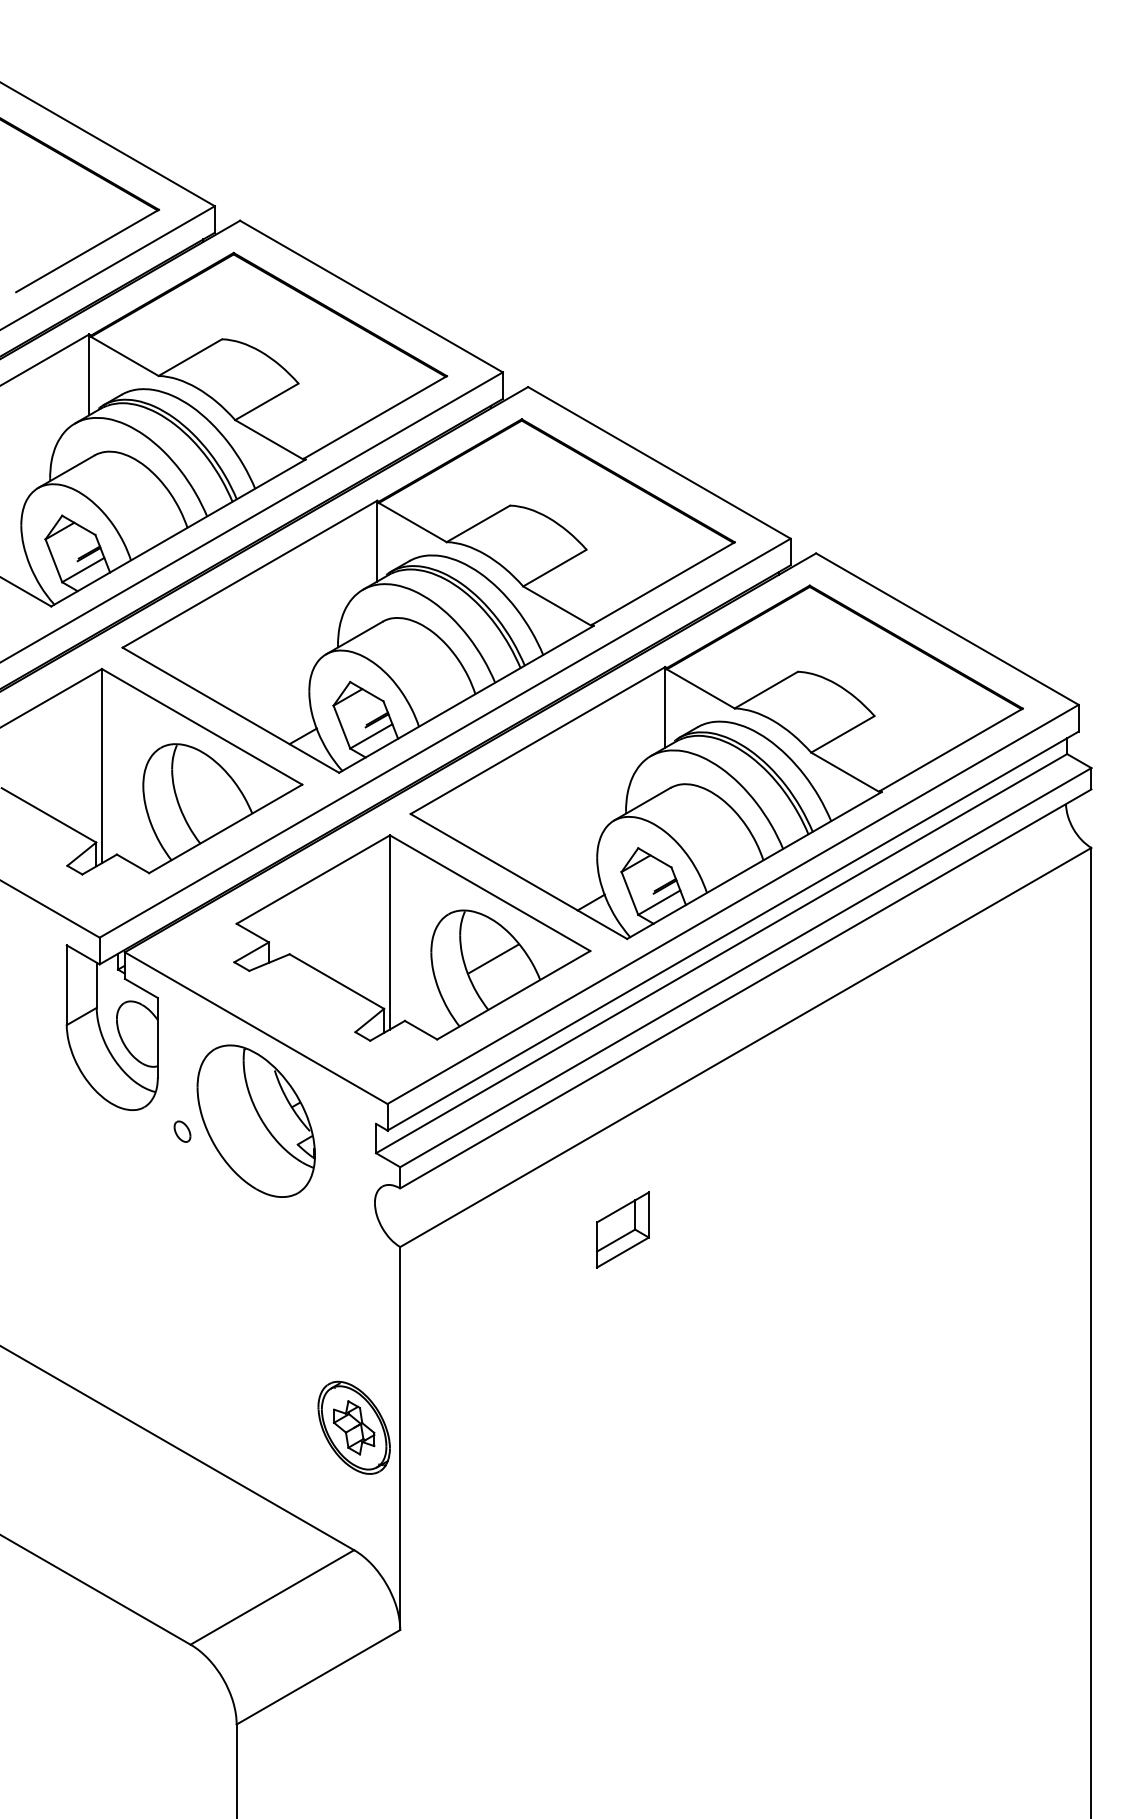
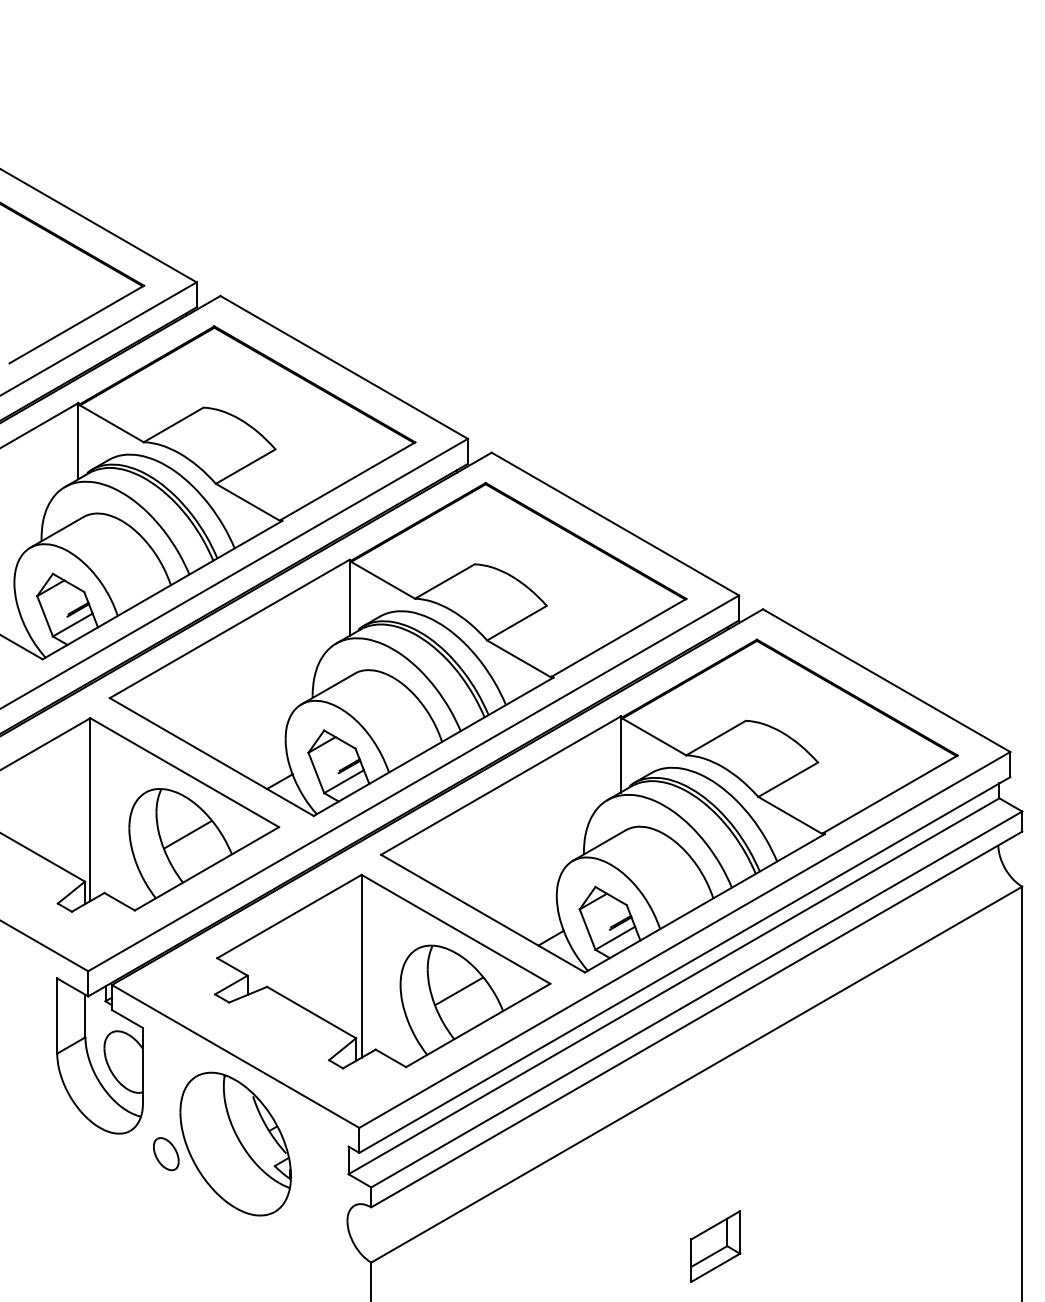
line: (205, 792) -> (187, 834), added
part: (182, 1131) -> (166, 1153), size x1.67
part: (622, 1229) -> (715, 1246), moved

